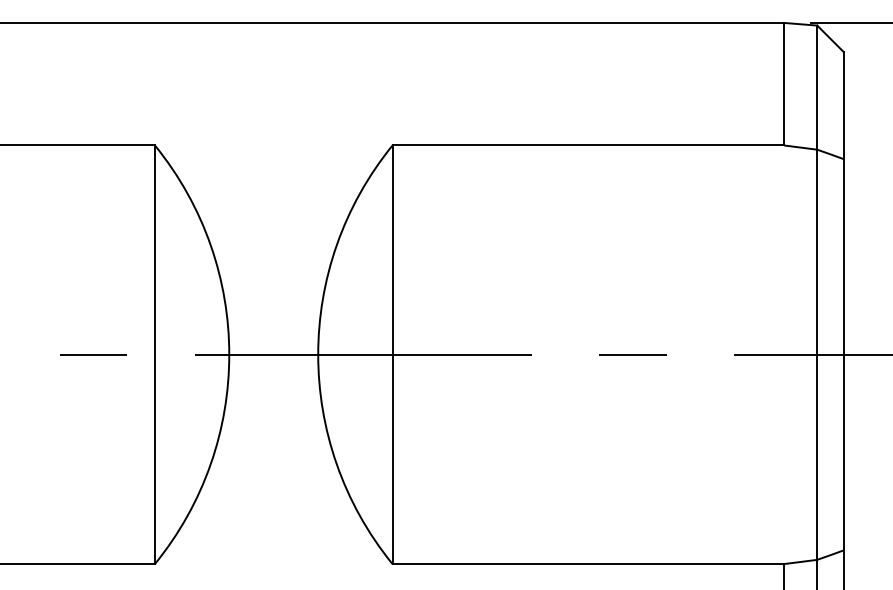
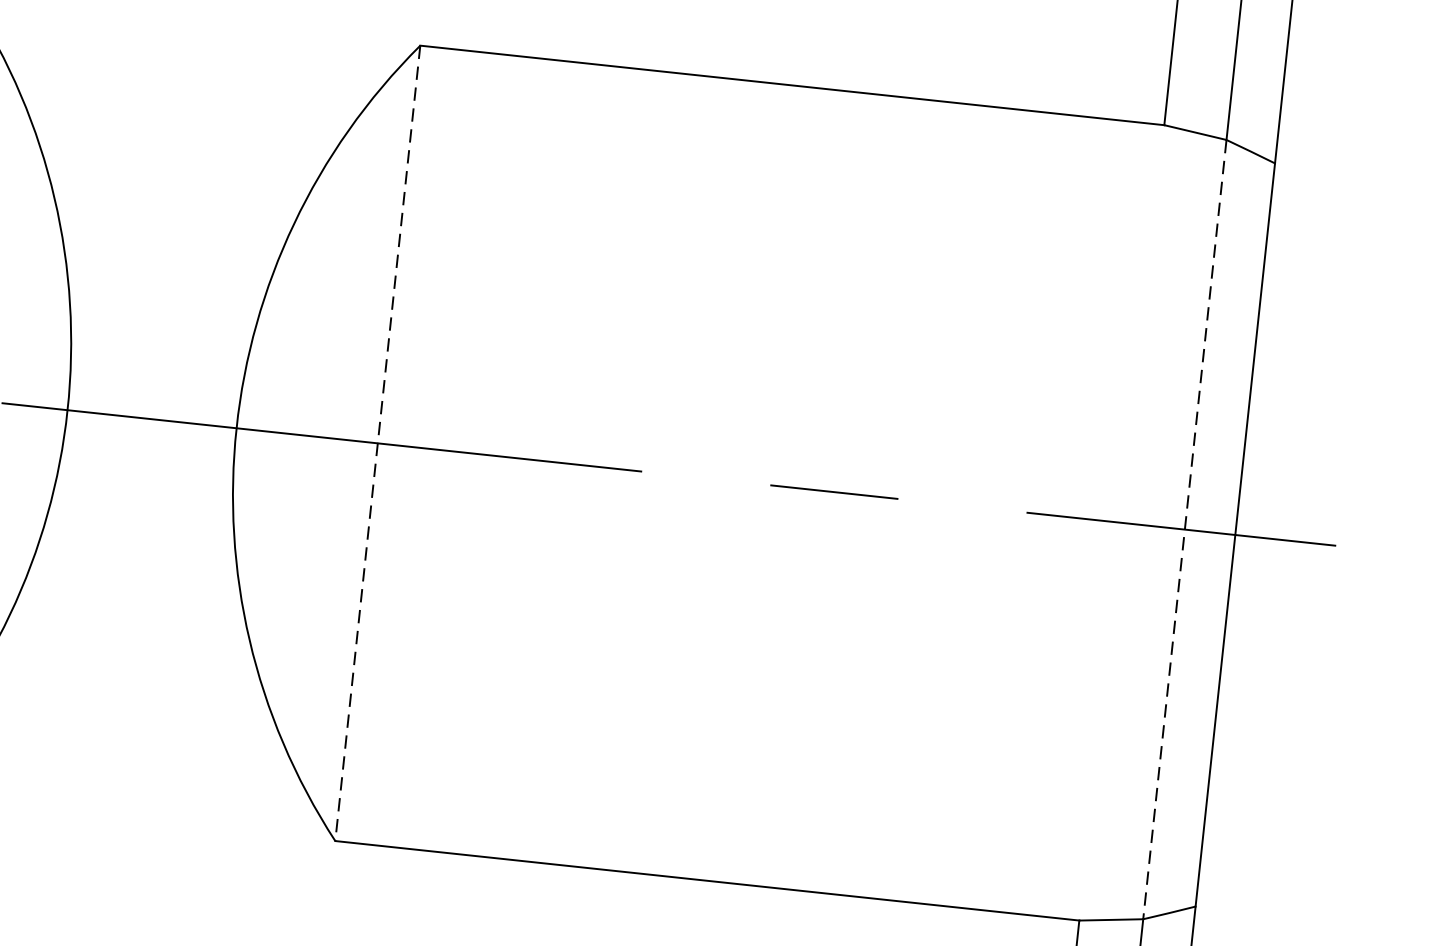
line: (392, 355) -> (377, 444), solid -> dashed
line: (817, 355) -> (1185, 531), solid -> dashed

